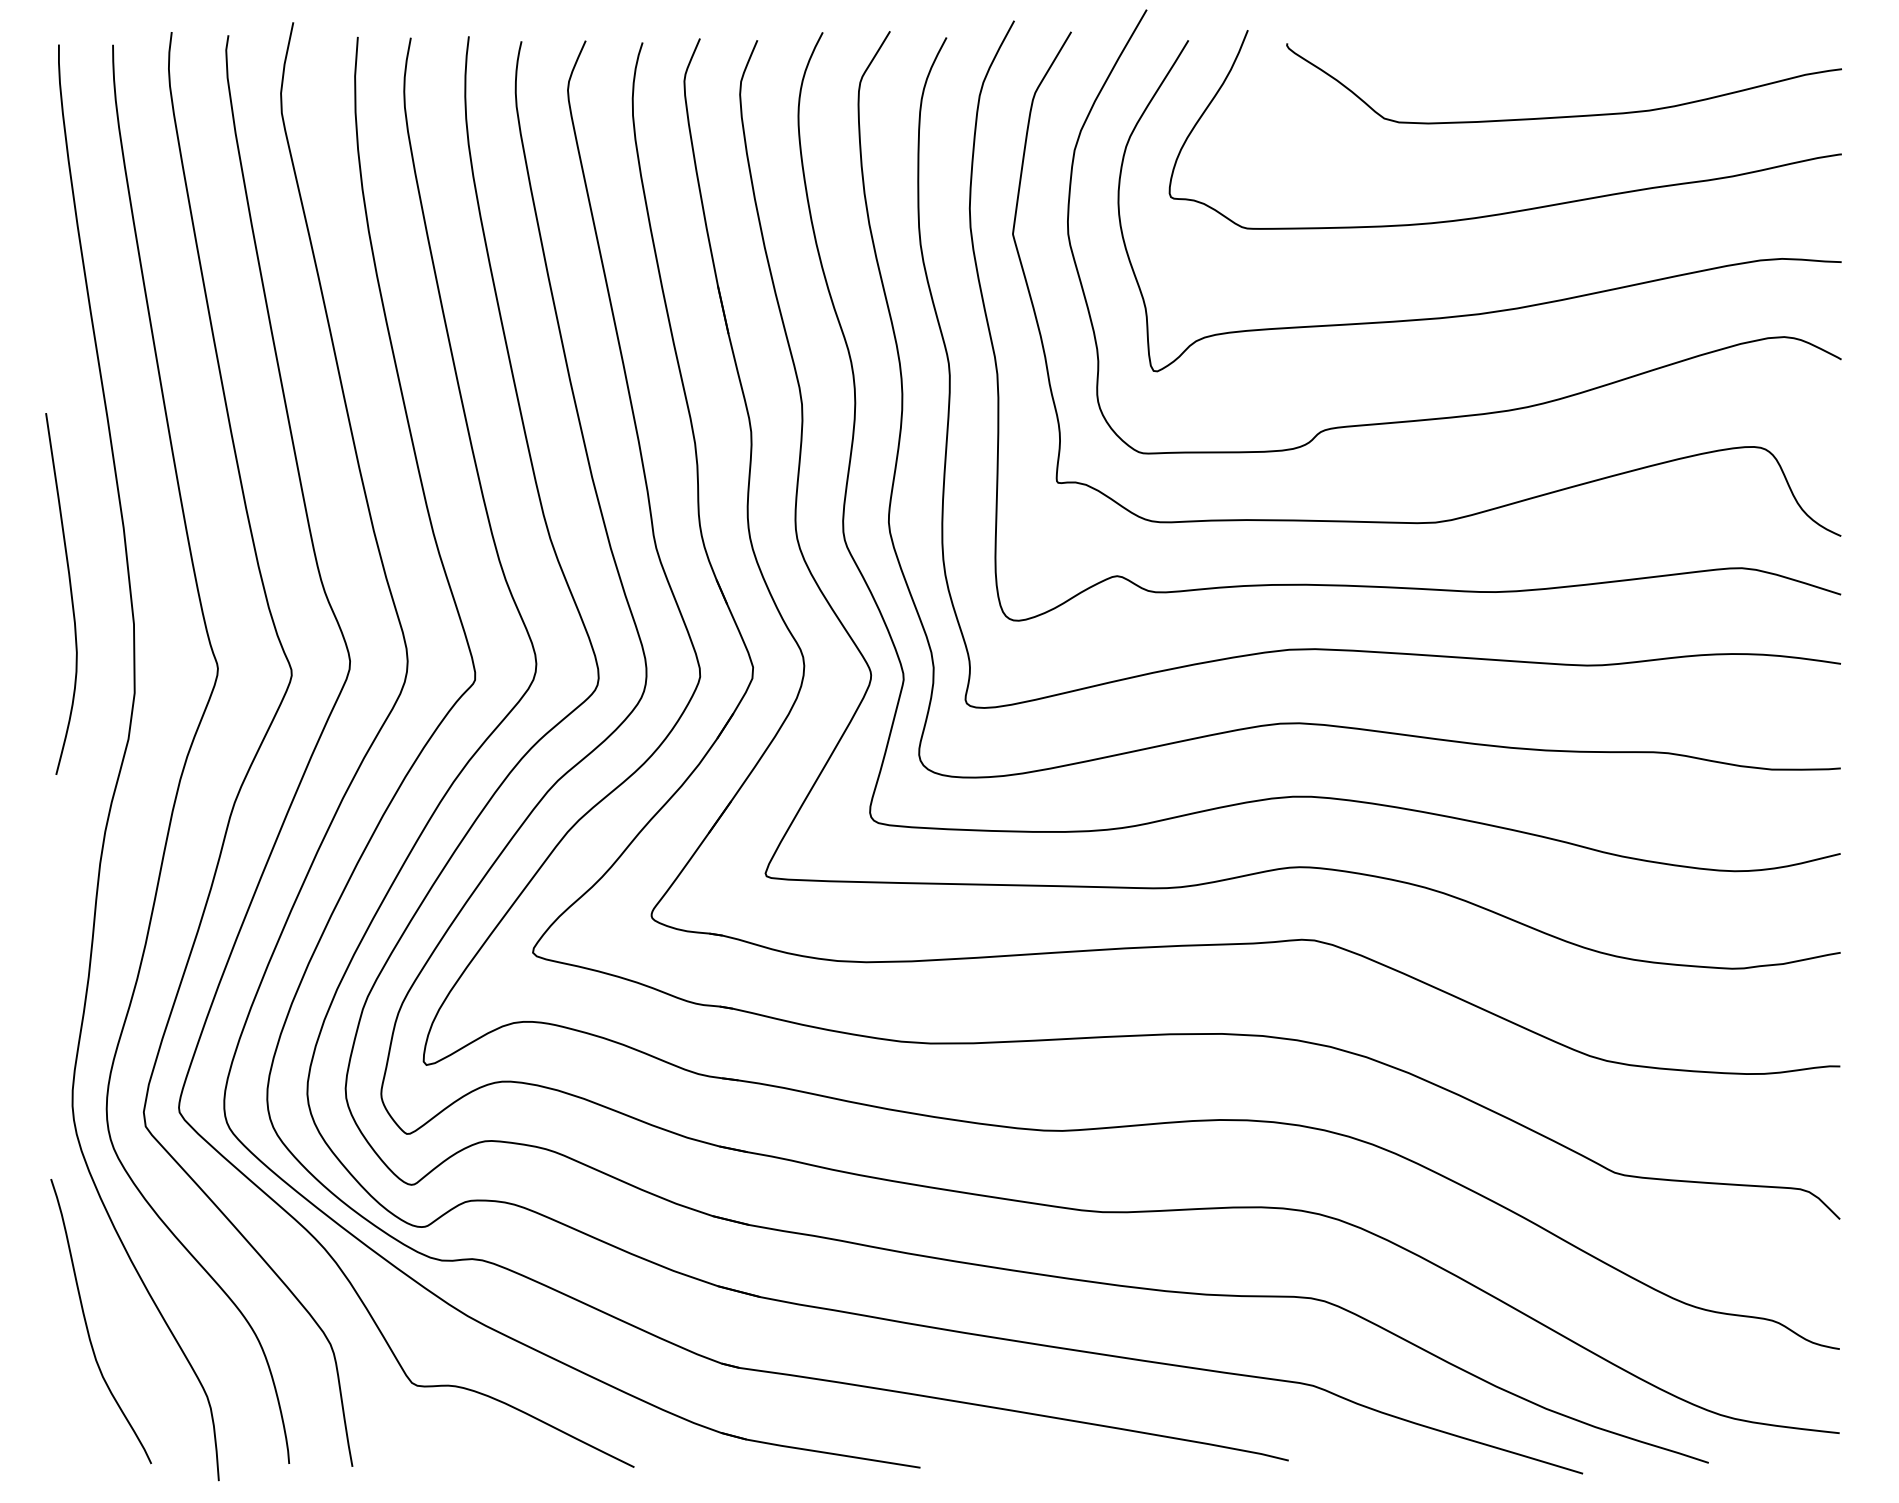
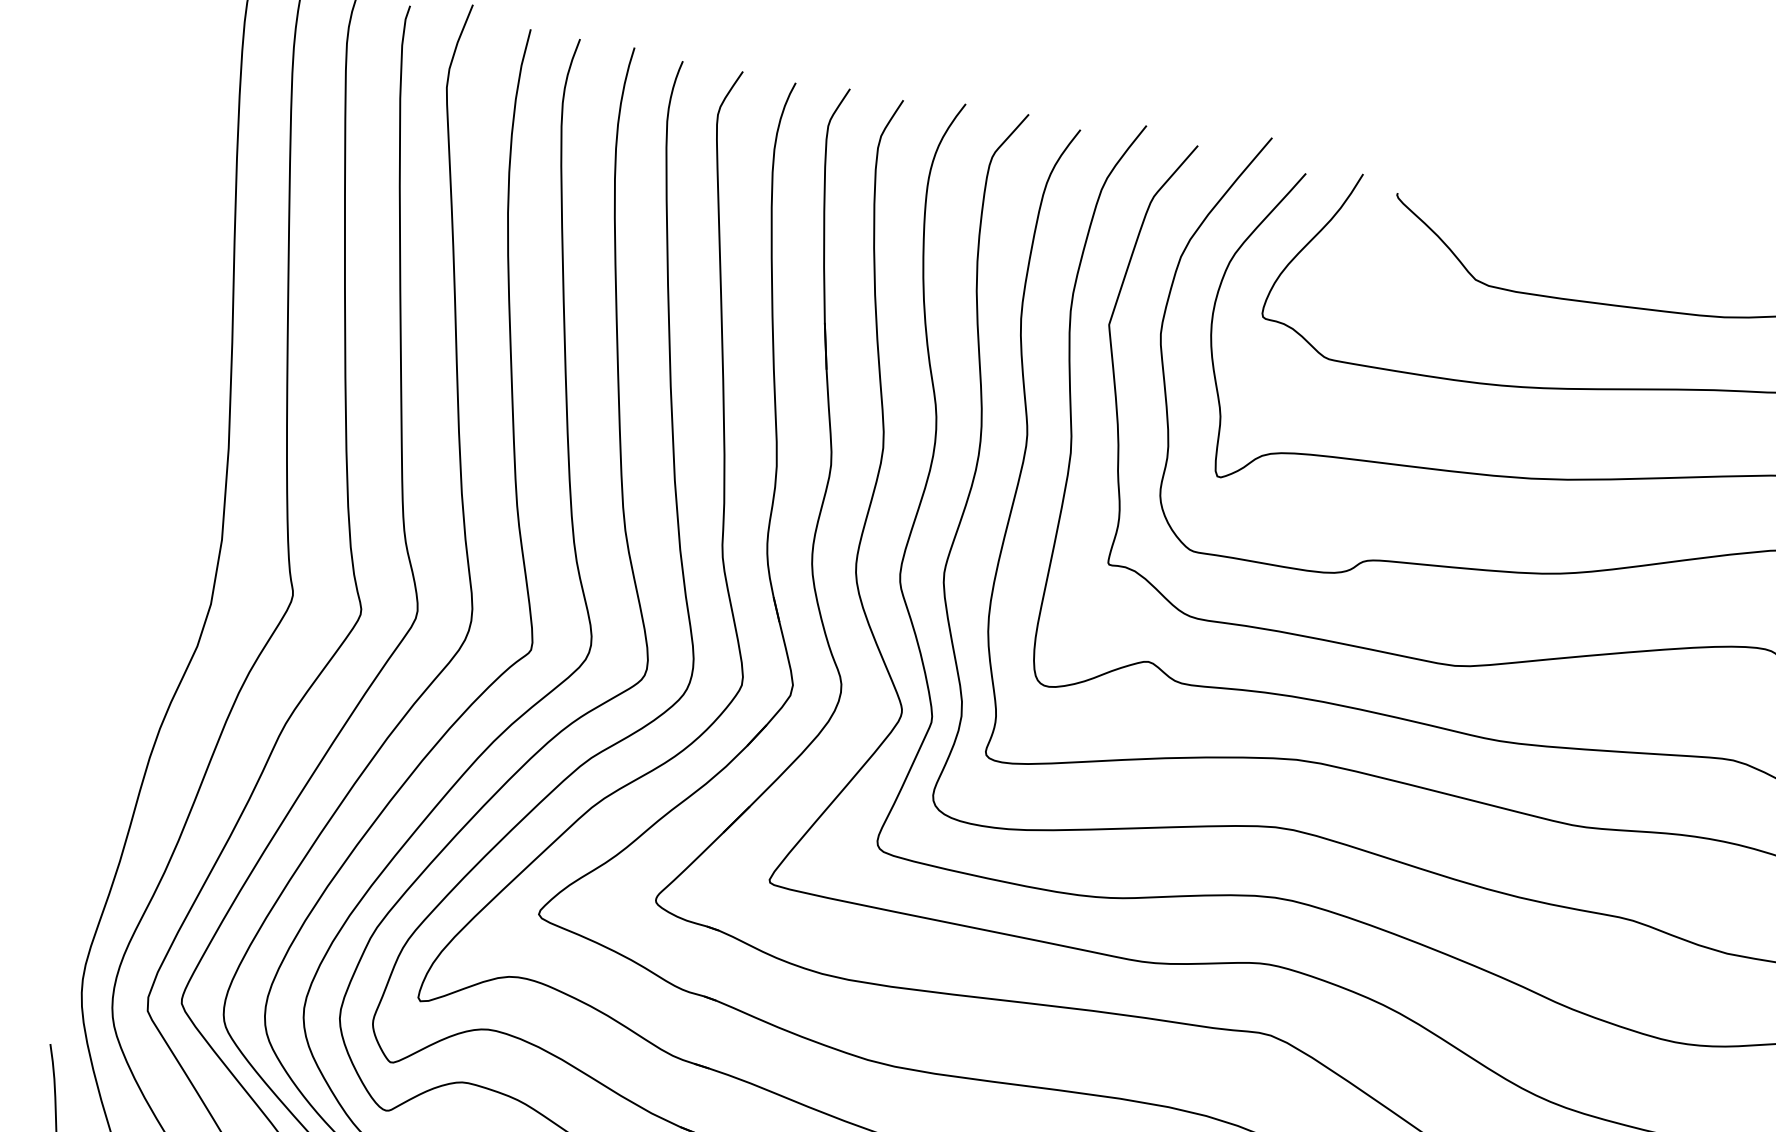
curve: (70, 593) -> (167, 500), removed

